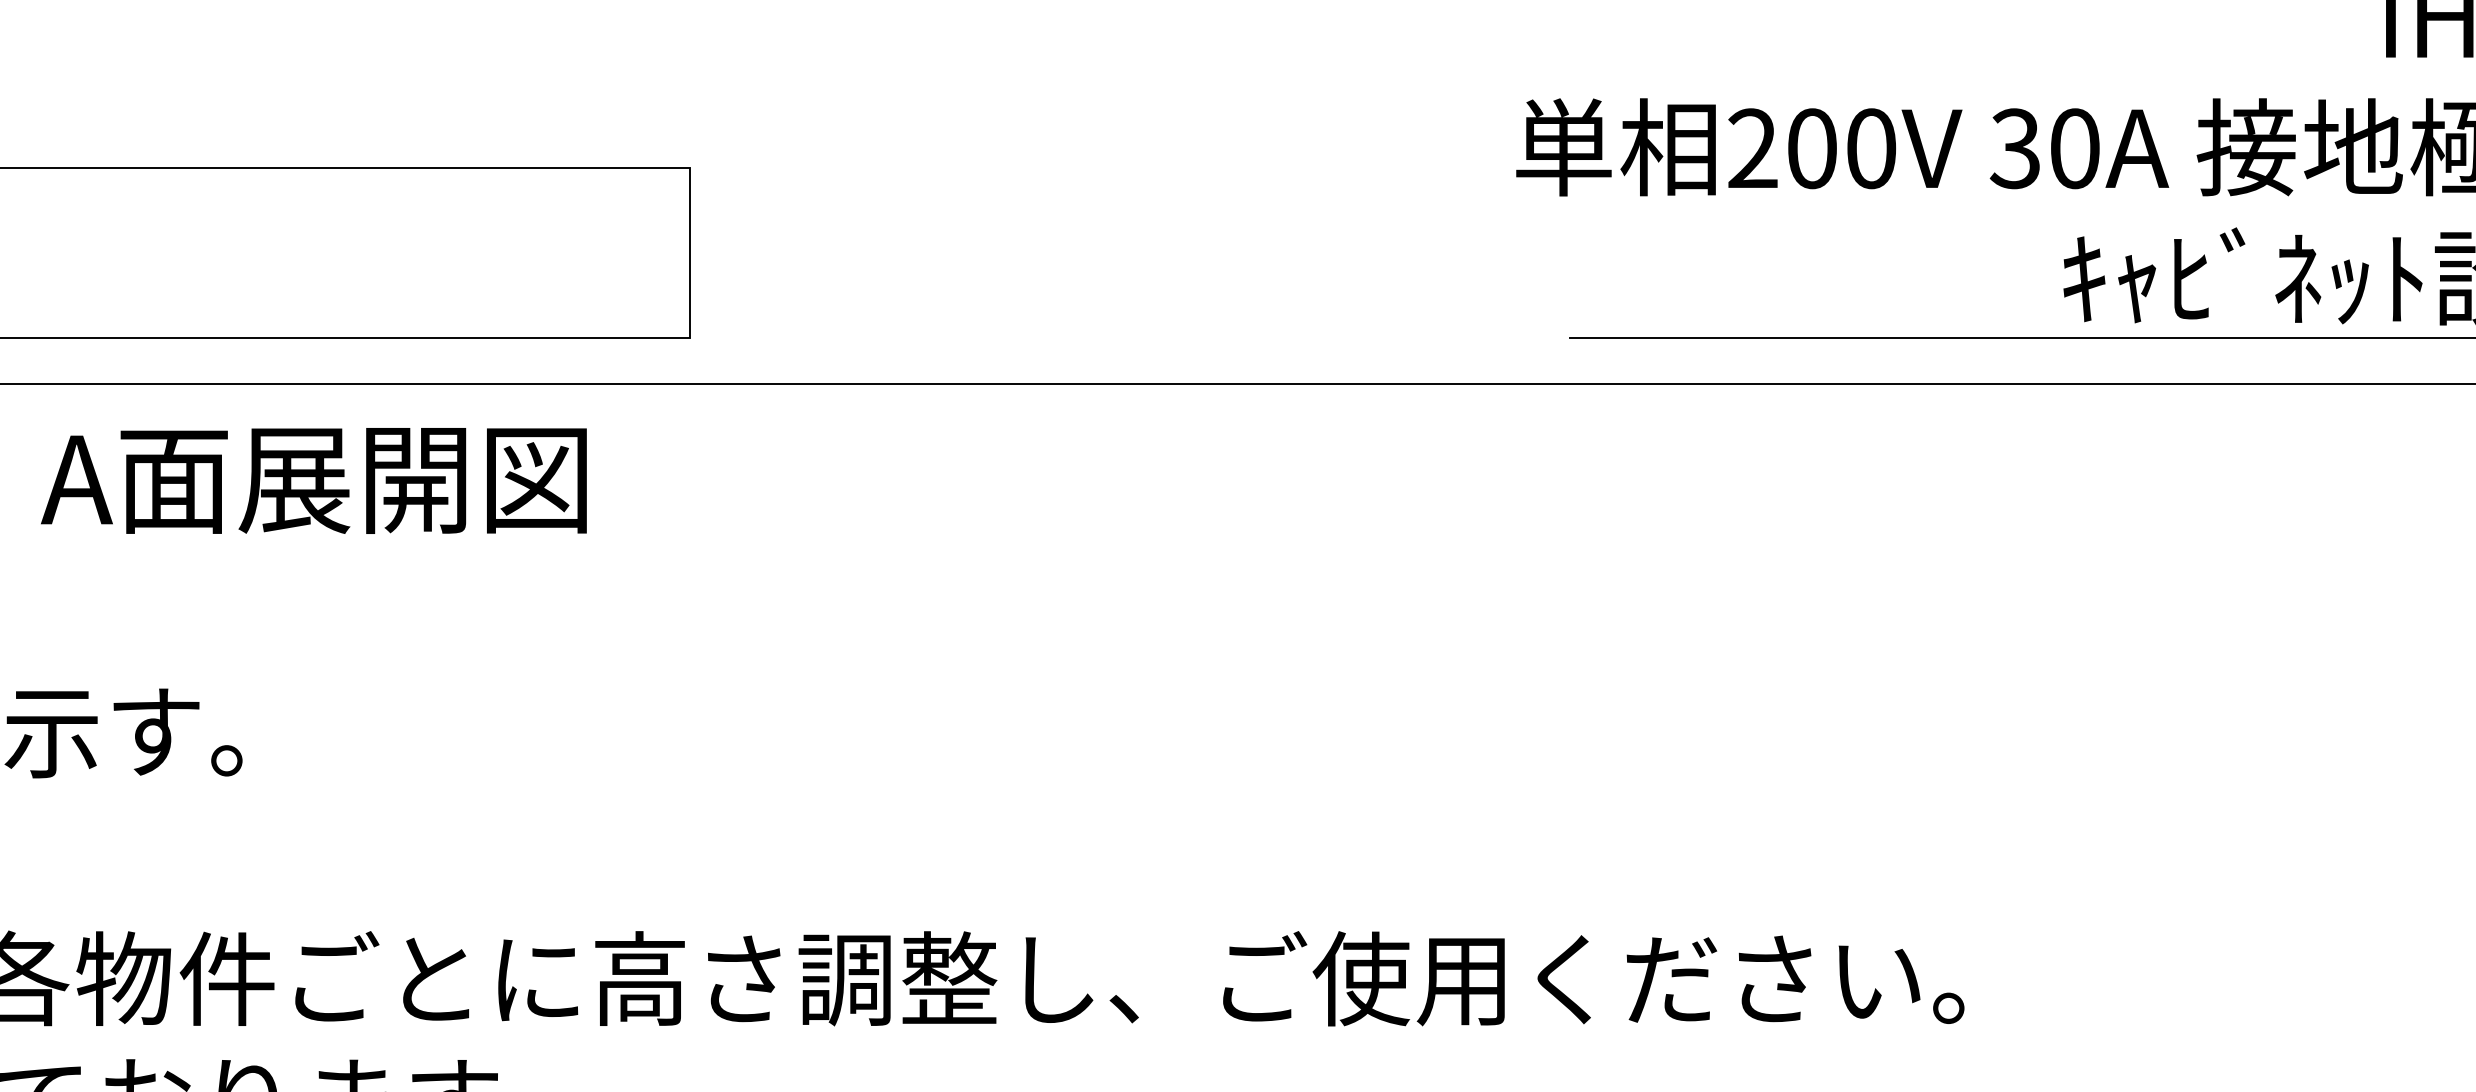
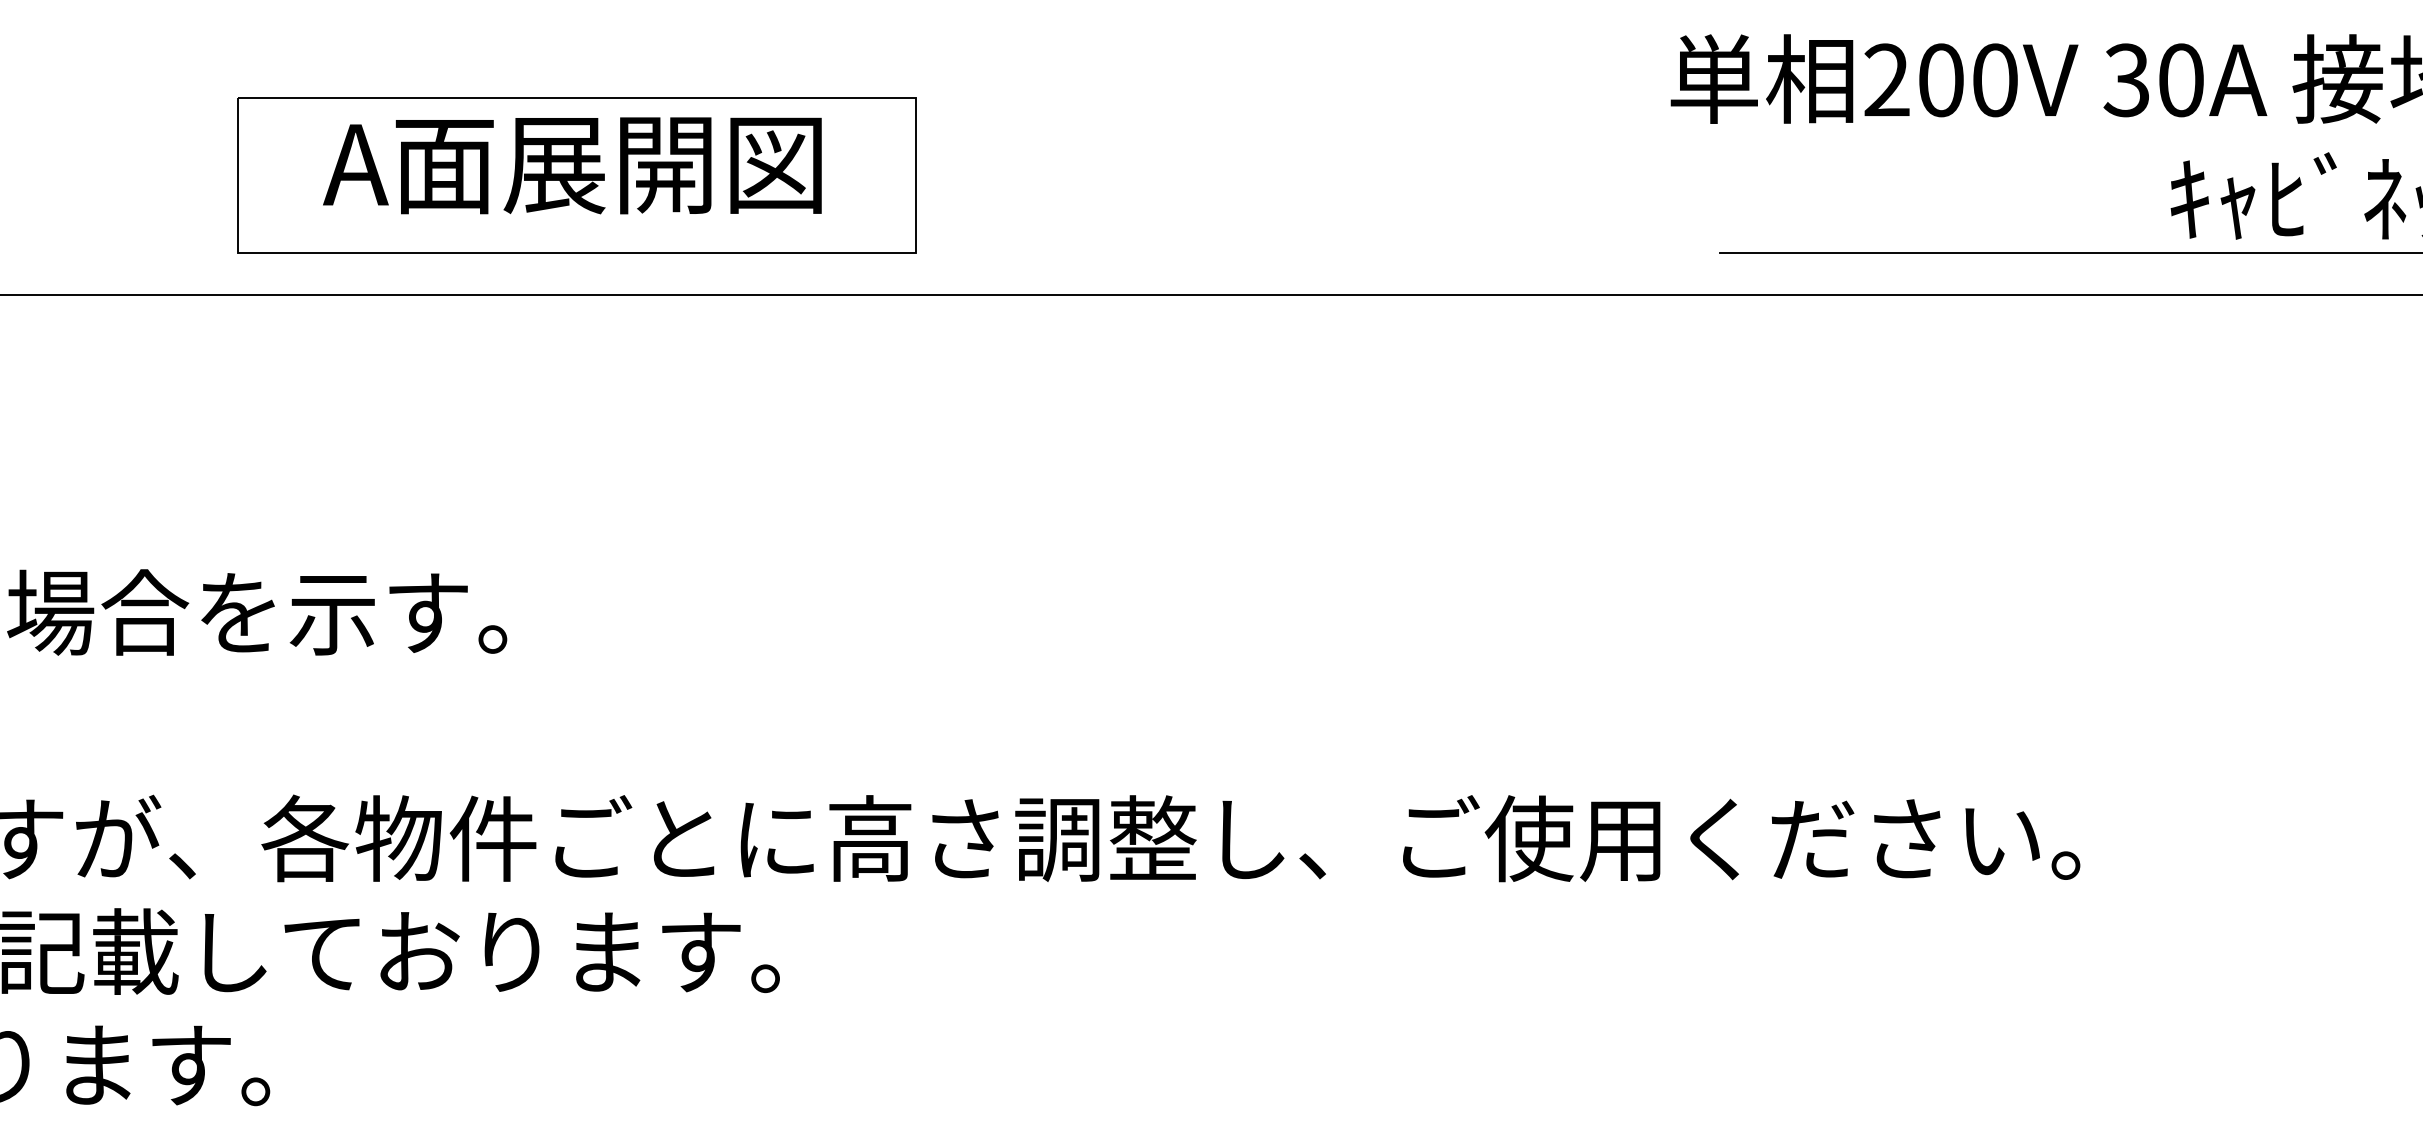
text: (314, 480) -> (572, 165), moved

